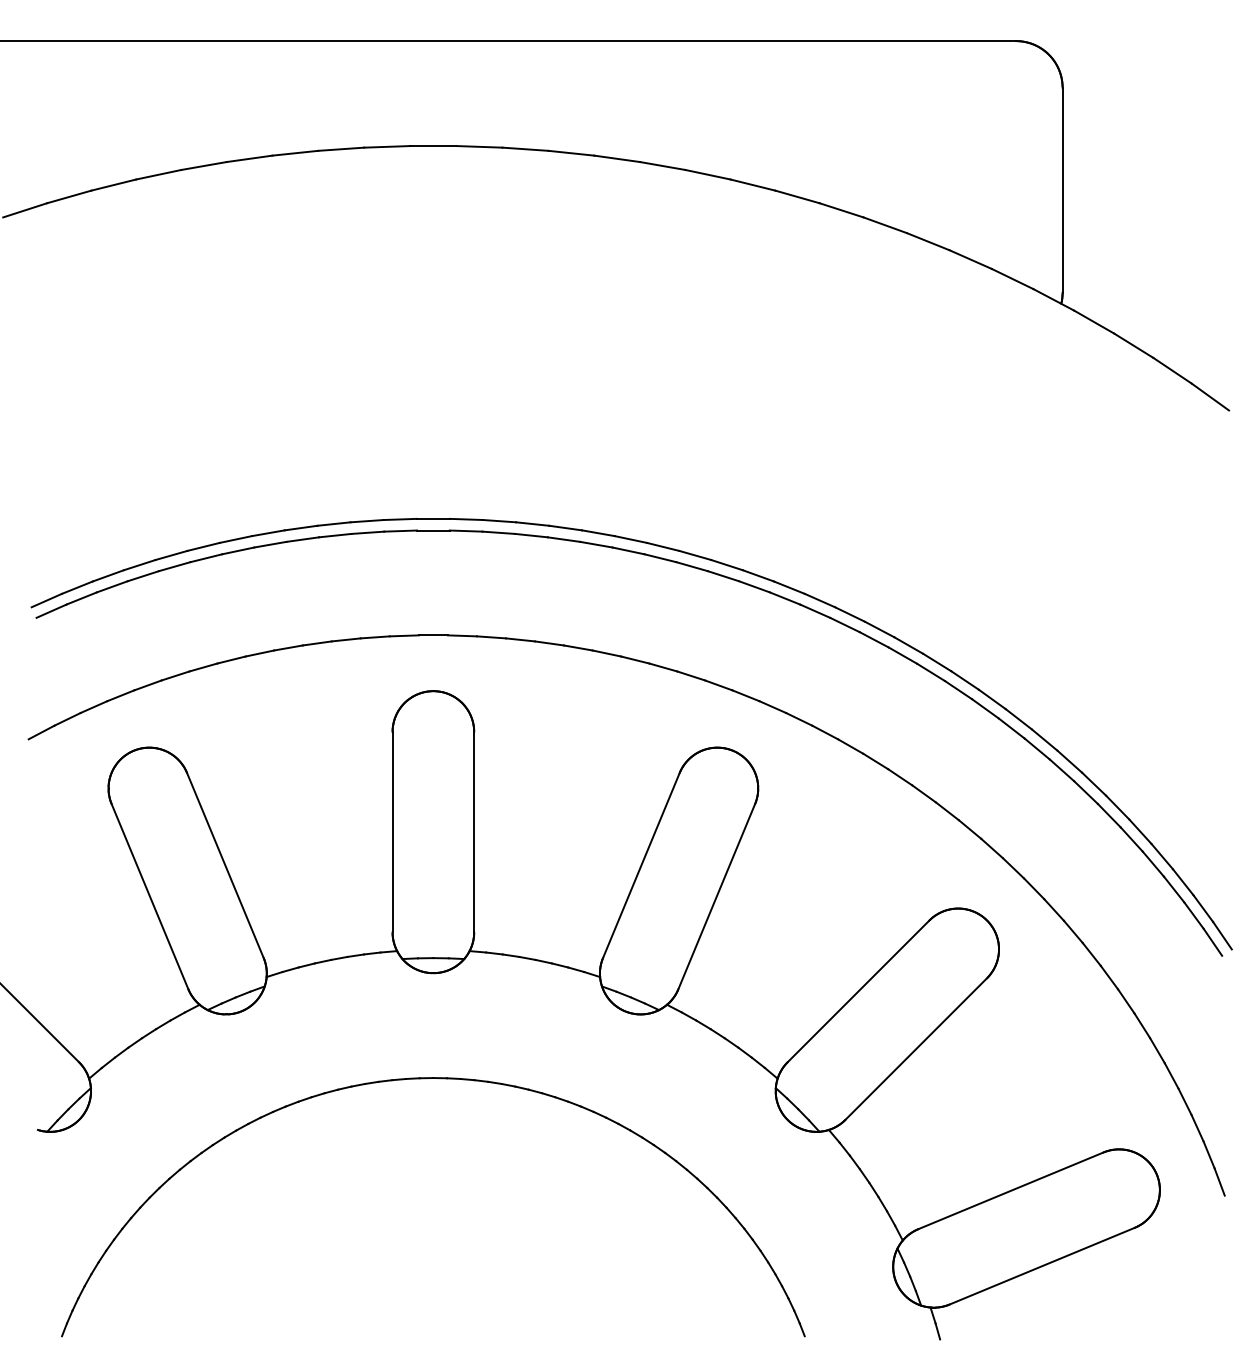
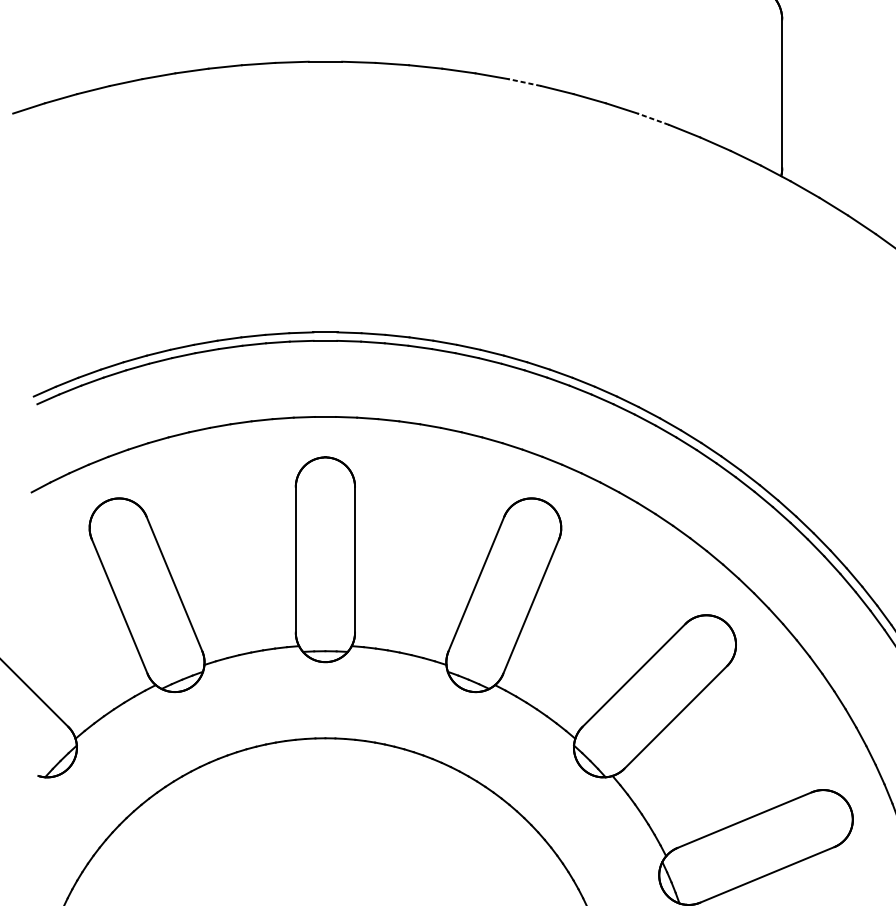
line: (707, 174) -> (524, 82), solid -> dashed
line: (884, 225) -> (652, 119), solid -> dashed

